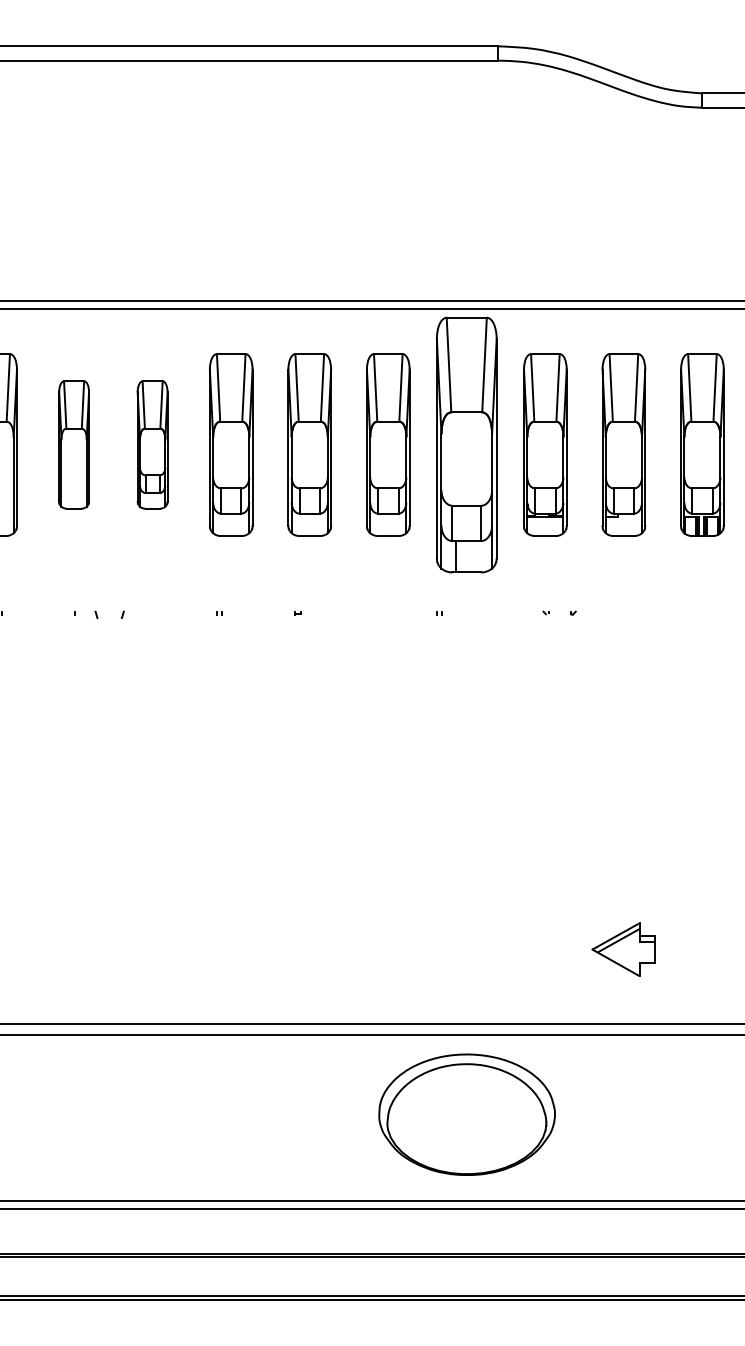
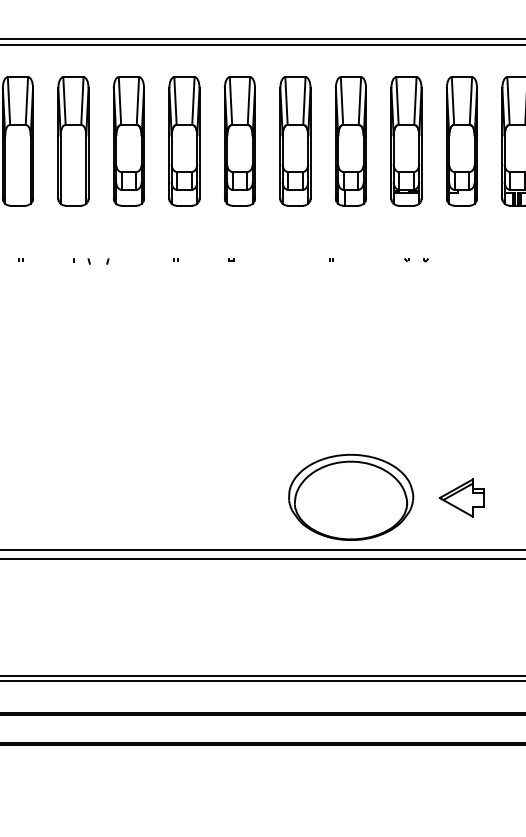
part: (73, 444) -> (72, 141), size x1.43
part: (152, 444) -> (128, 141), size x1.43
part: (466, 444) -> (350, 141), size x0.71
part: (466, 1114) -> (350, 497), moved

